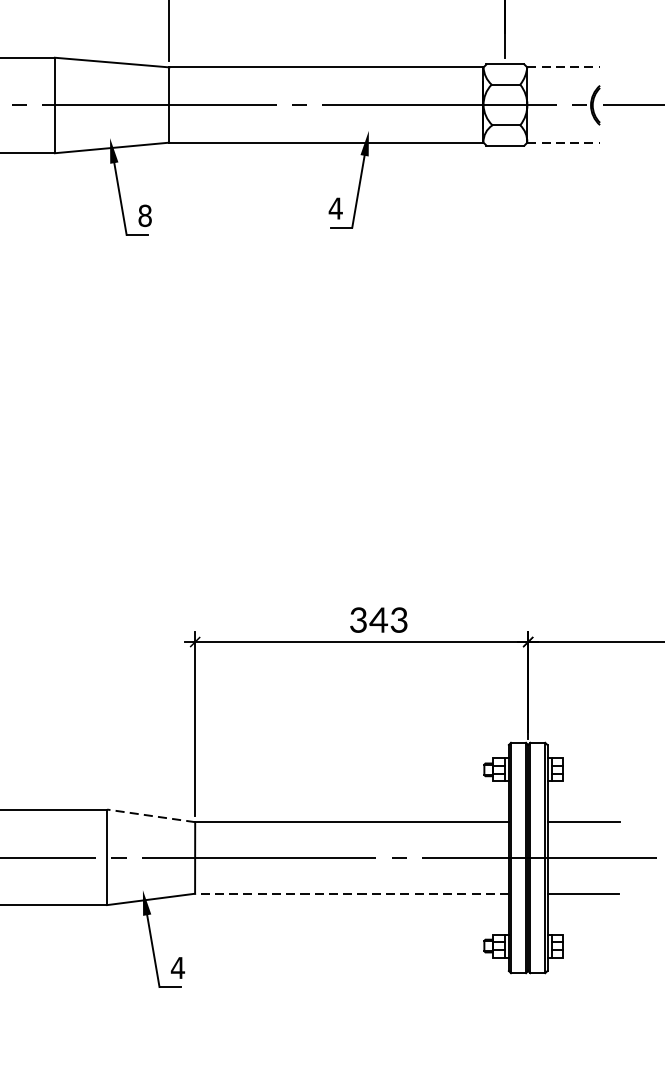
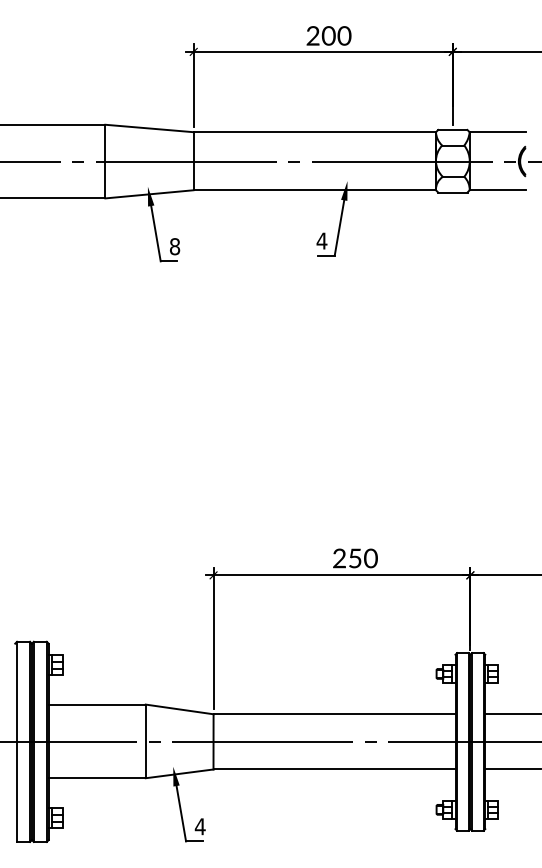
line: (563, 67) -> (497, 132), dashed -> solid
line: (563, 142) -> (497, 190), dashed -> solid
text: (379, 620) -> (355, 558), 343 -> 250
line: (151, 815) -> (179, 709), dashed -> solid
line: (351, 893) -> (334, 769), dashed -> solid

